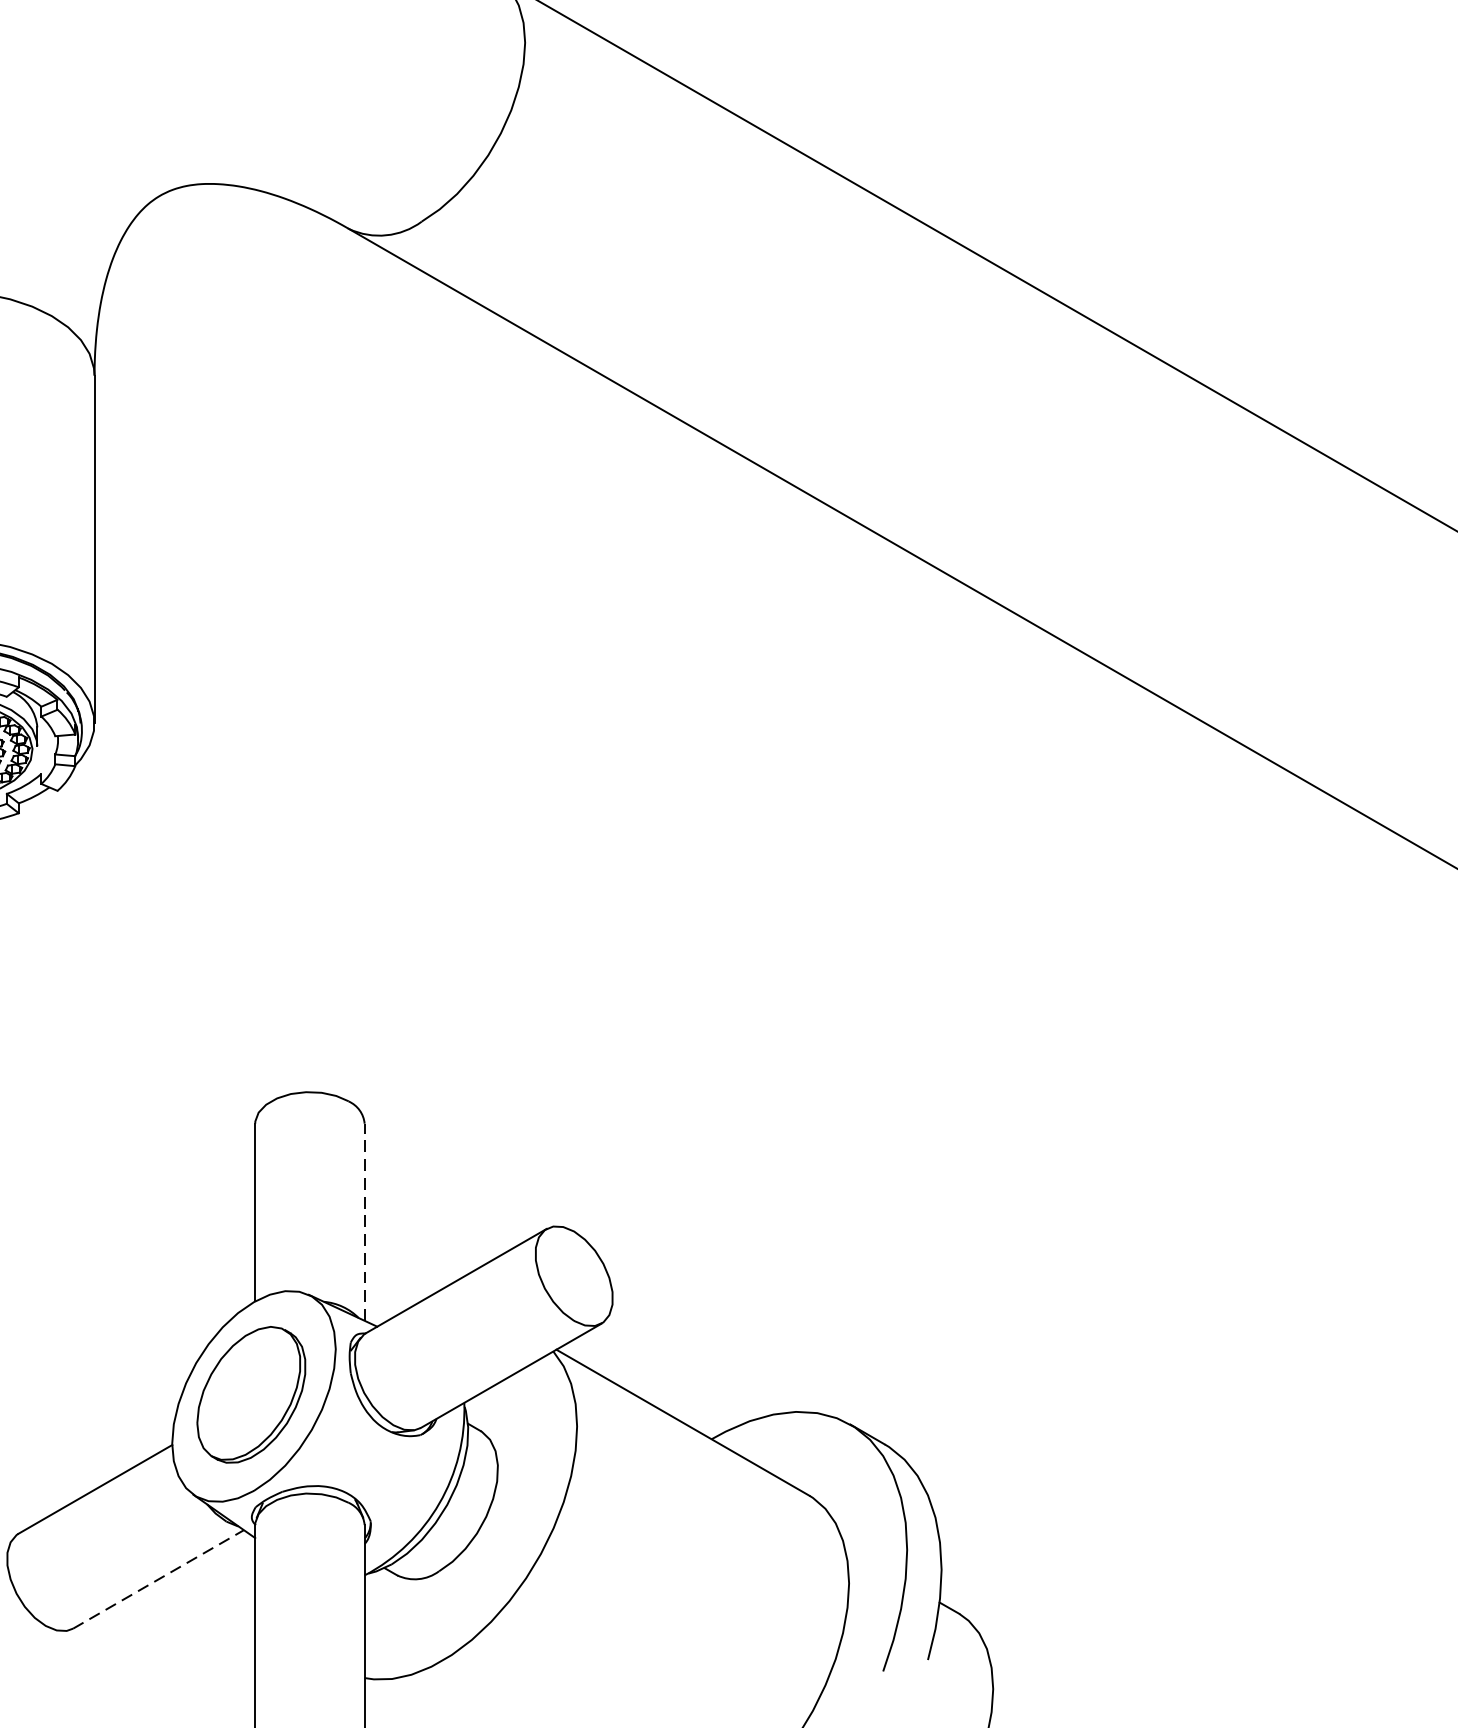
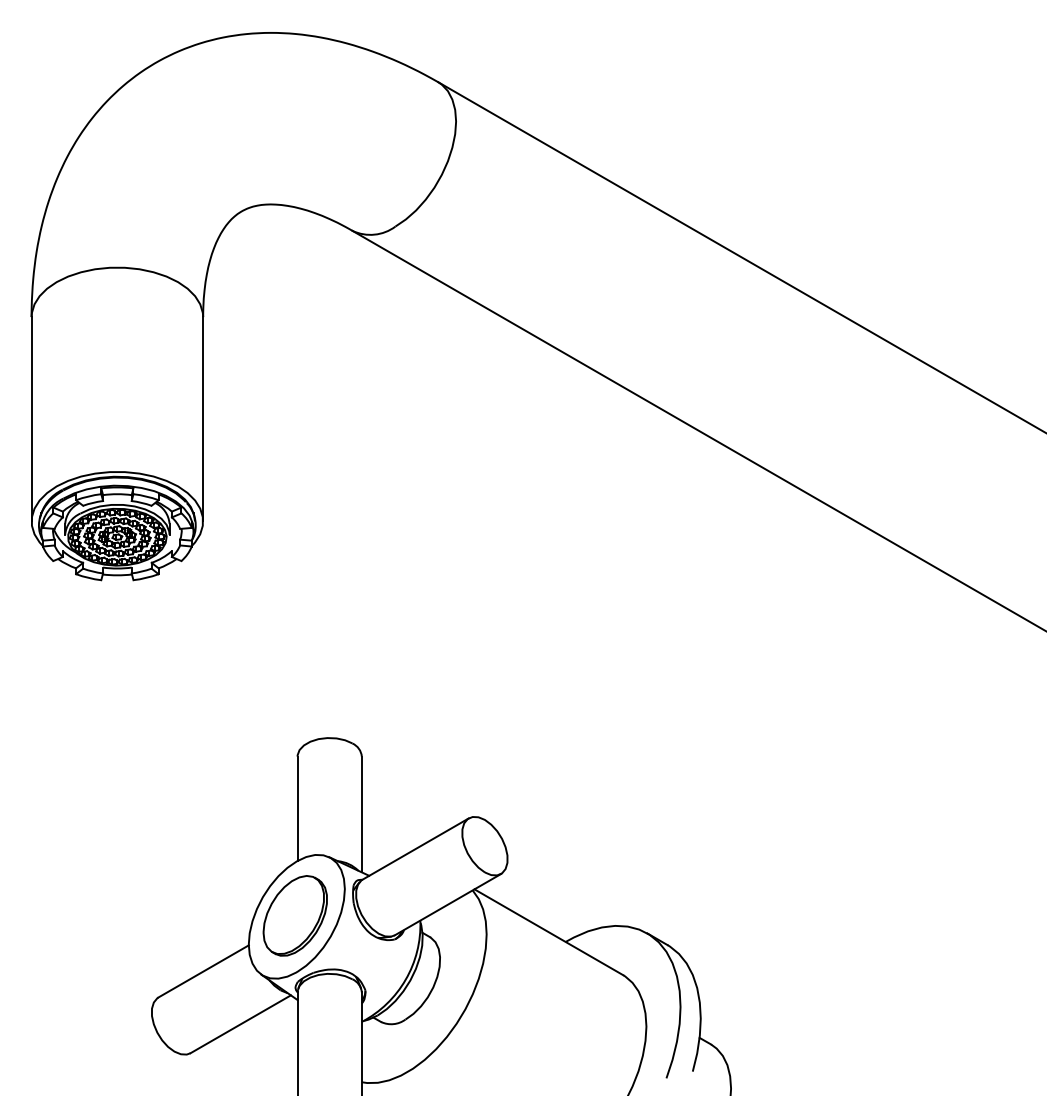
line: (364, 1222) -> (361, 814), dashed -> solid
line: (158, 1579) -> (240, 1024), dashed -> solid

